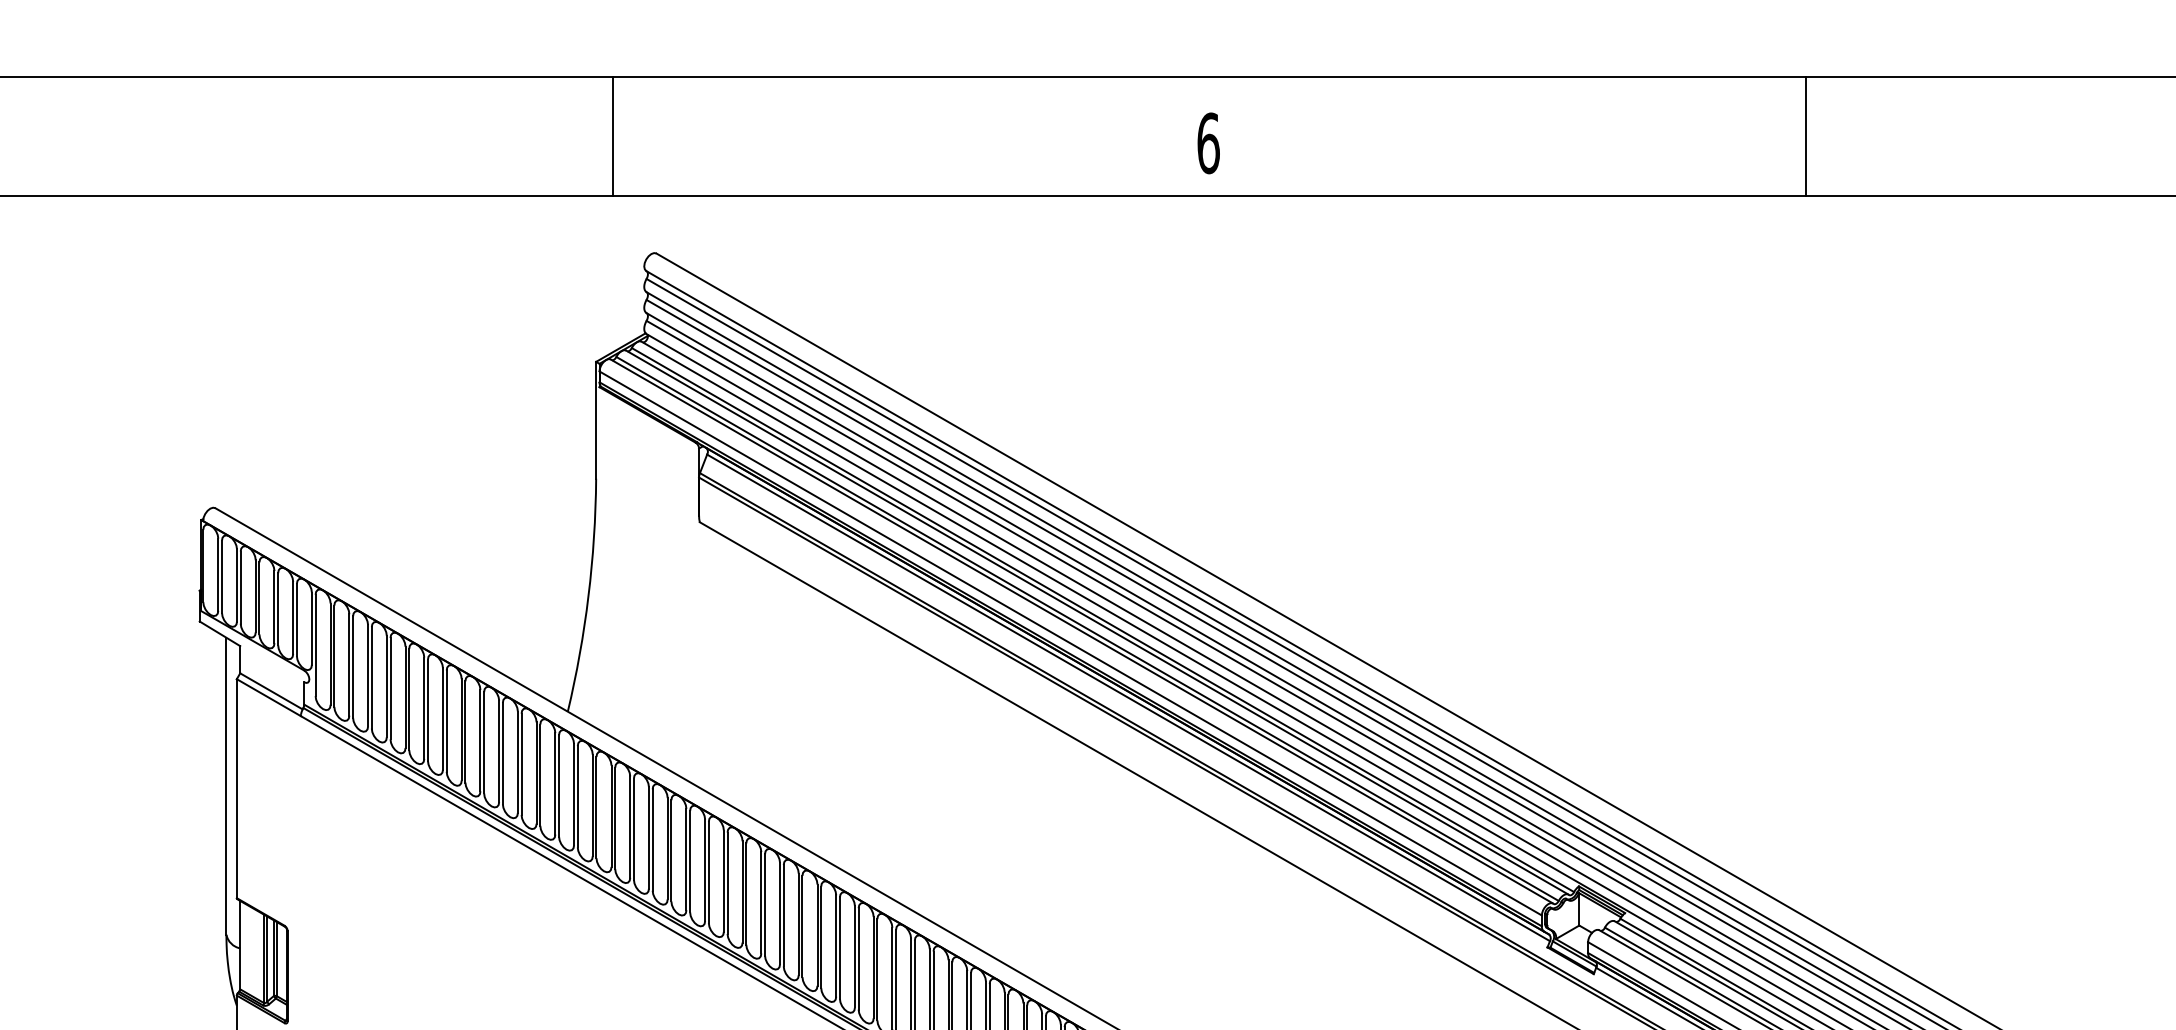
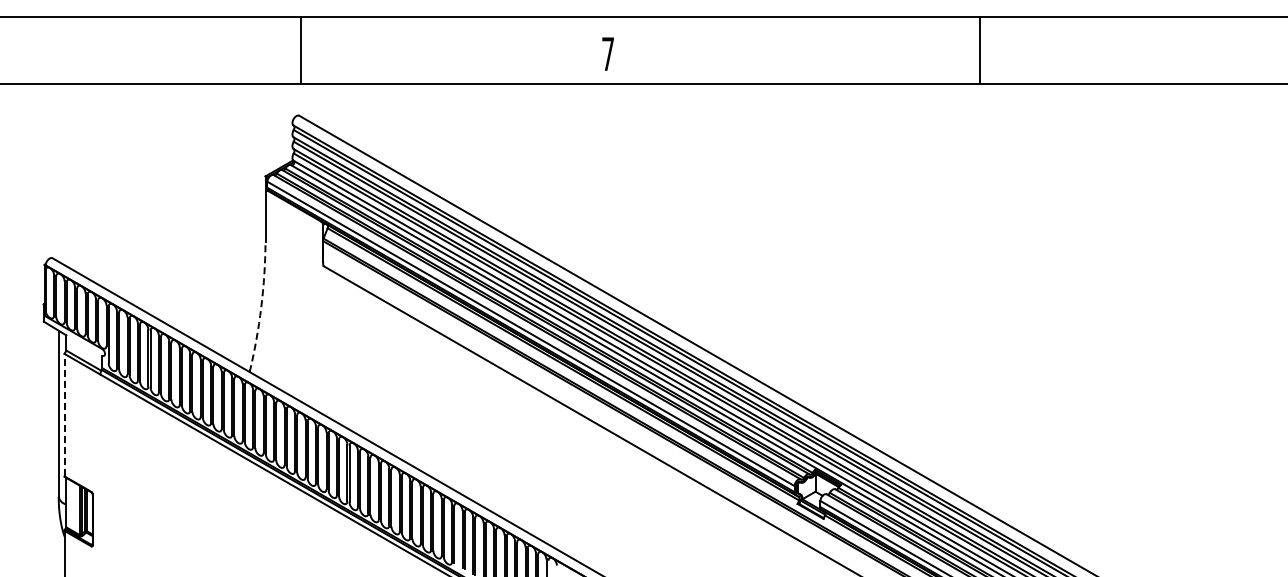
line: (612, 136) -> (300, 50), moved
line: (1806, 136) -> (980, 50), moved
text: (1209, 142) -> (608, 53), 6 -> 7
arc: (588, 596) -> (261, 307), solid -> dashed
line: (236, 787) -> (64, 414), solid -> dashed

